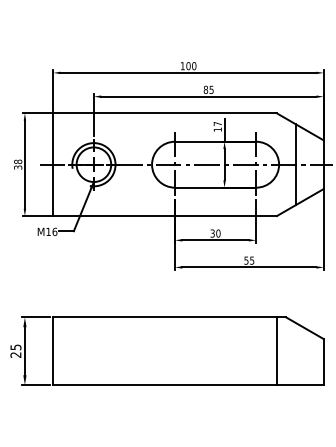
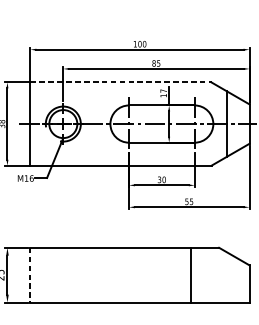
line: (165, 113) -> (121, 82), solid -> dashed
line: (53, 351) -> (30, 275), solid -> dashed
line: (276, 351) -> (190, 275), moved

